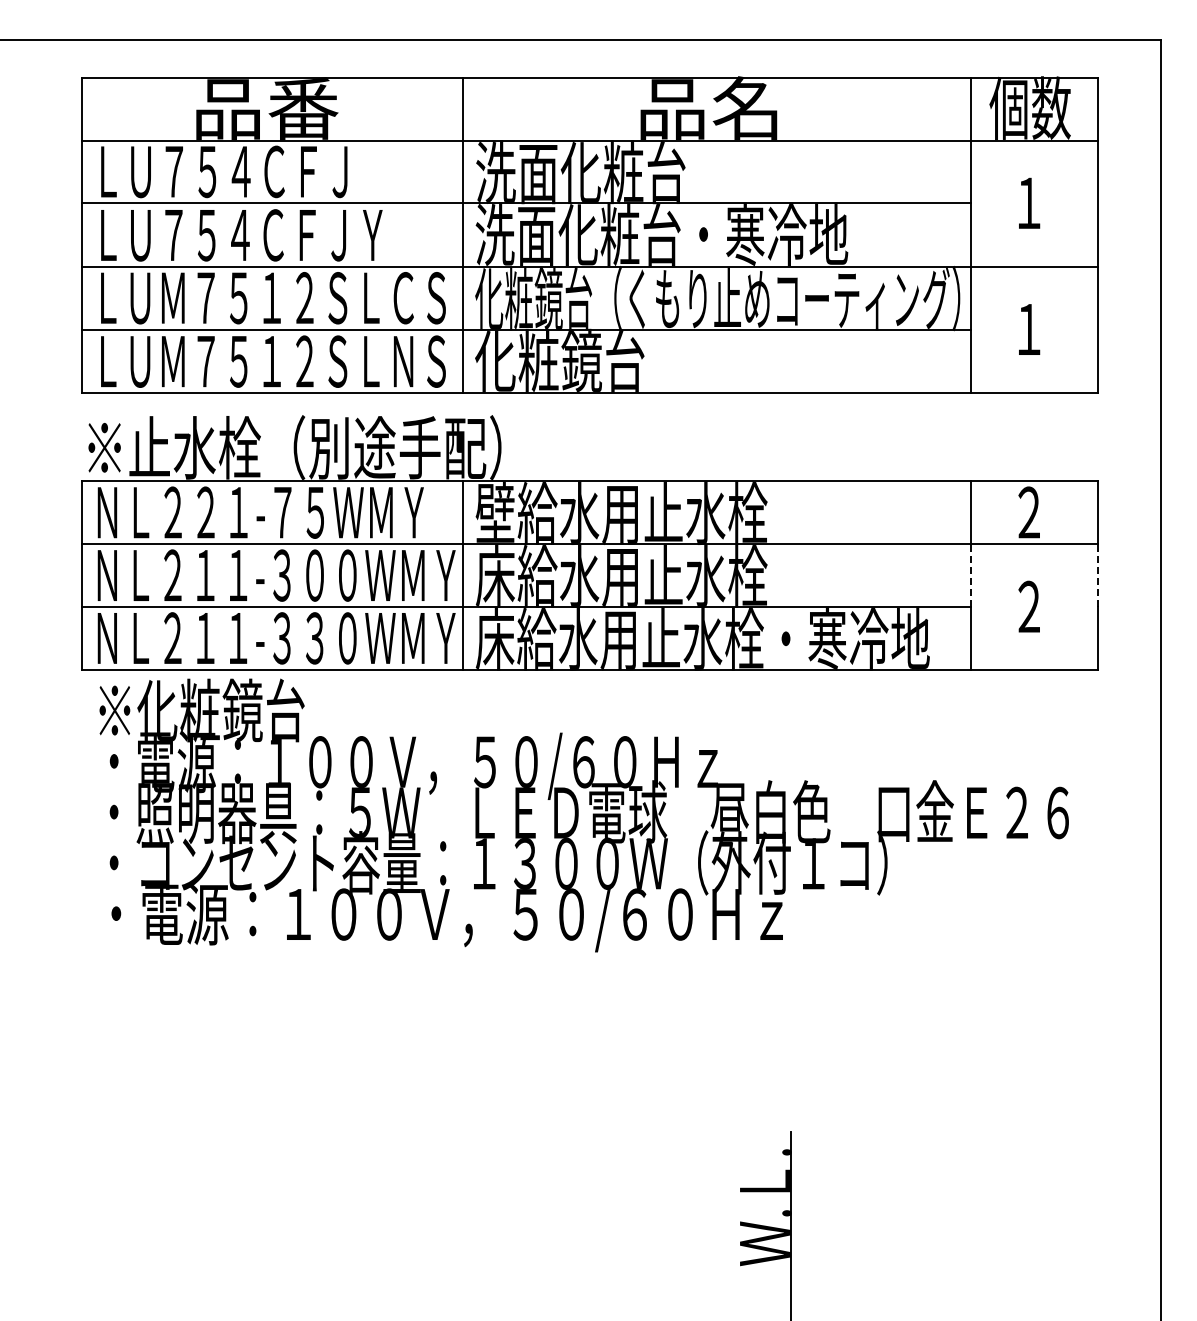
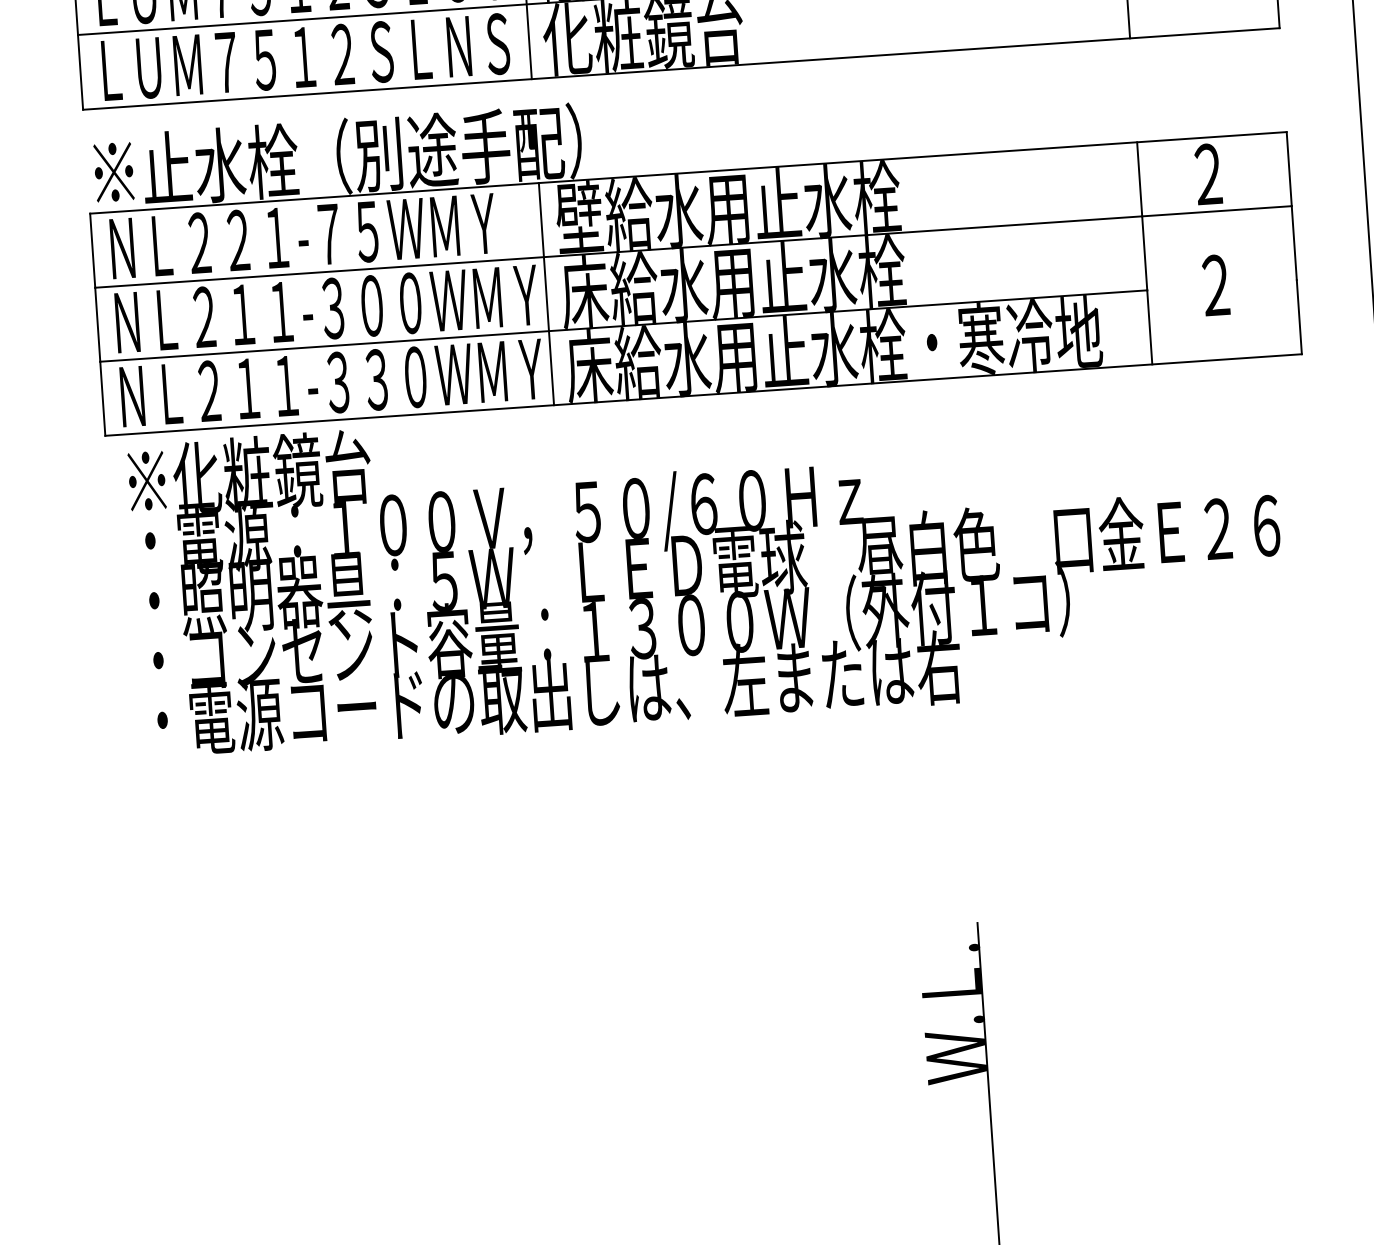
line: (970, 575) -> (1144, 253), dashed -> solid
line: (1097, 575) -> (1293, 242), dashed -> solid
text: (450, 917) -> (559, 697), ・電源：１００Ｖ，５０/６０Ｈｚ -> ・電源コードの取出しは、左または右

